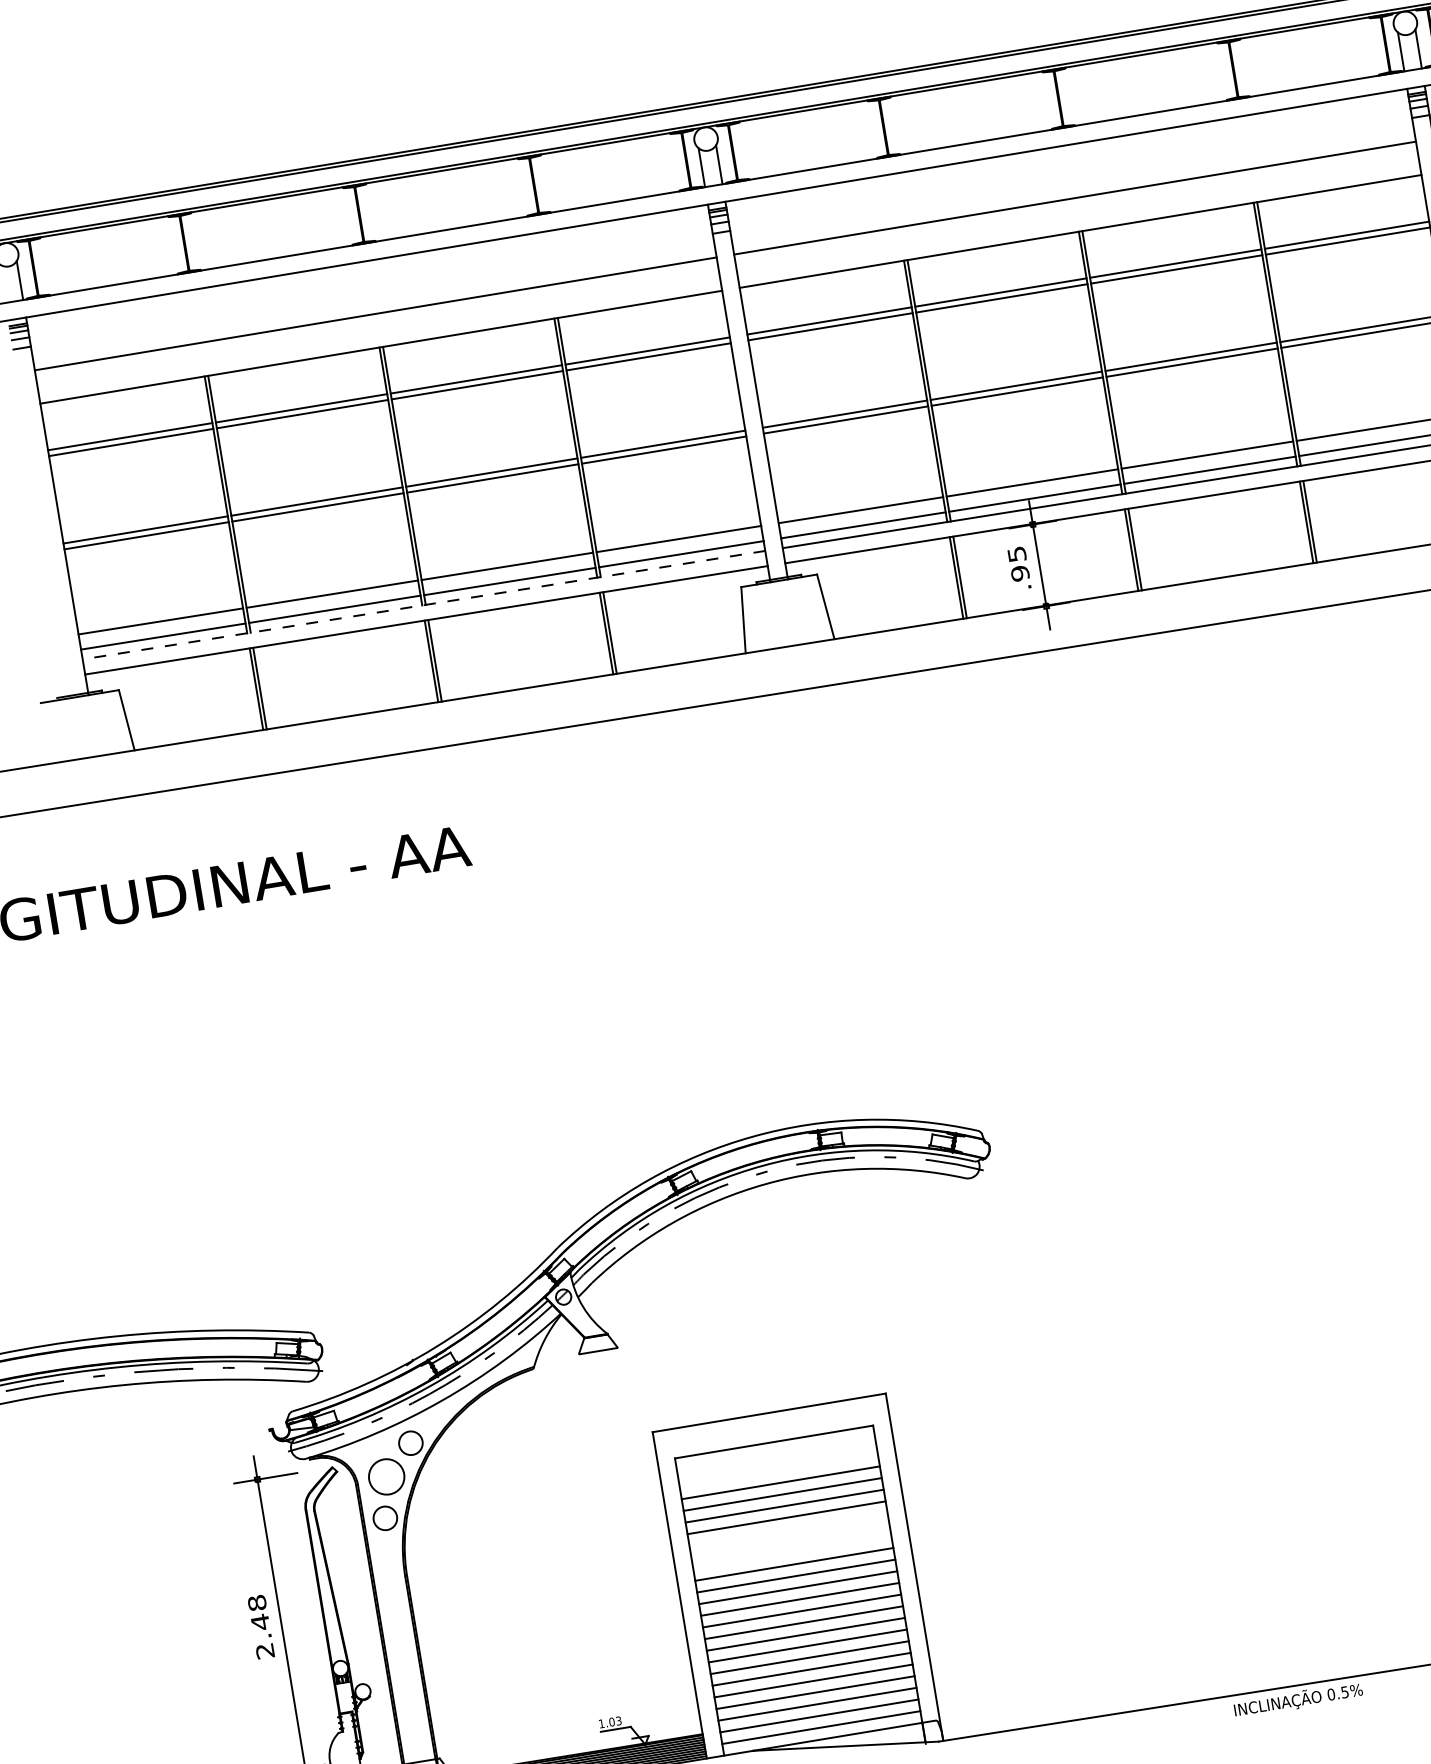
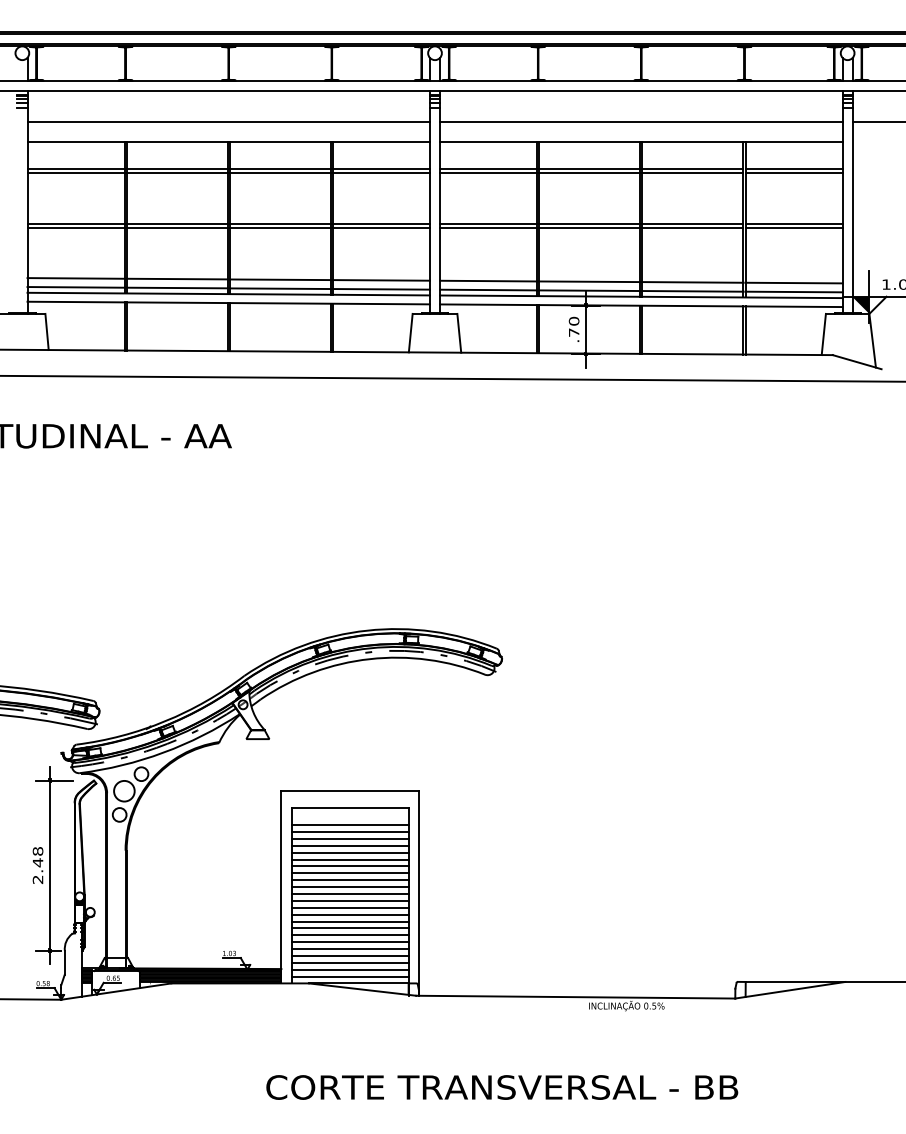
text: (1017, 563) -> (573, 326), .95 -> .70
line: (423, 605) -> (228, 294), dashed -> solid
line: (777, 1471) -> (349, 825), added
line: (787, 1529) -> (349, 859), added
line: (789, 1541) -> (349, 866), added
line: (791, 1553) -> (349, 873), added

